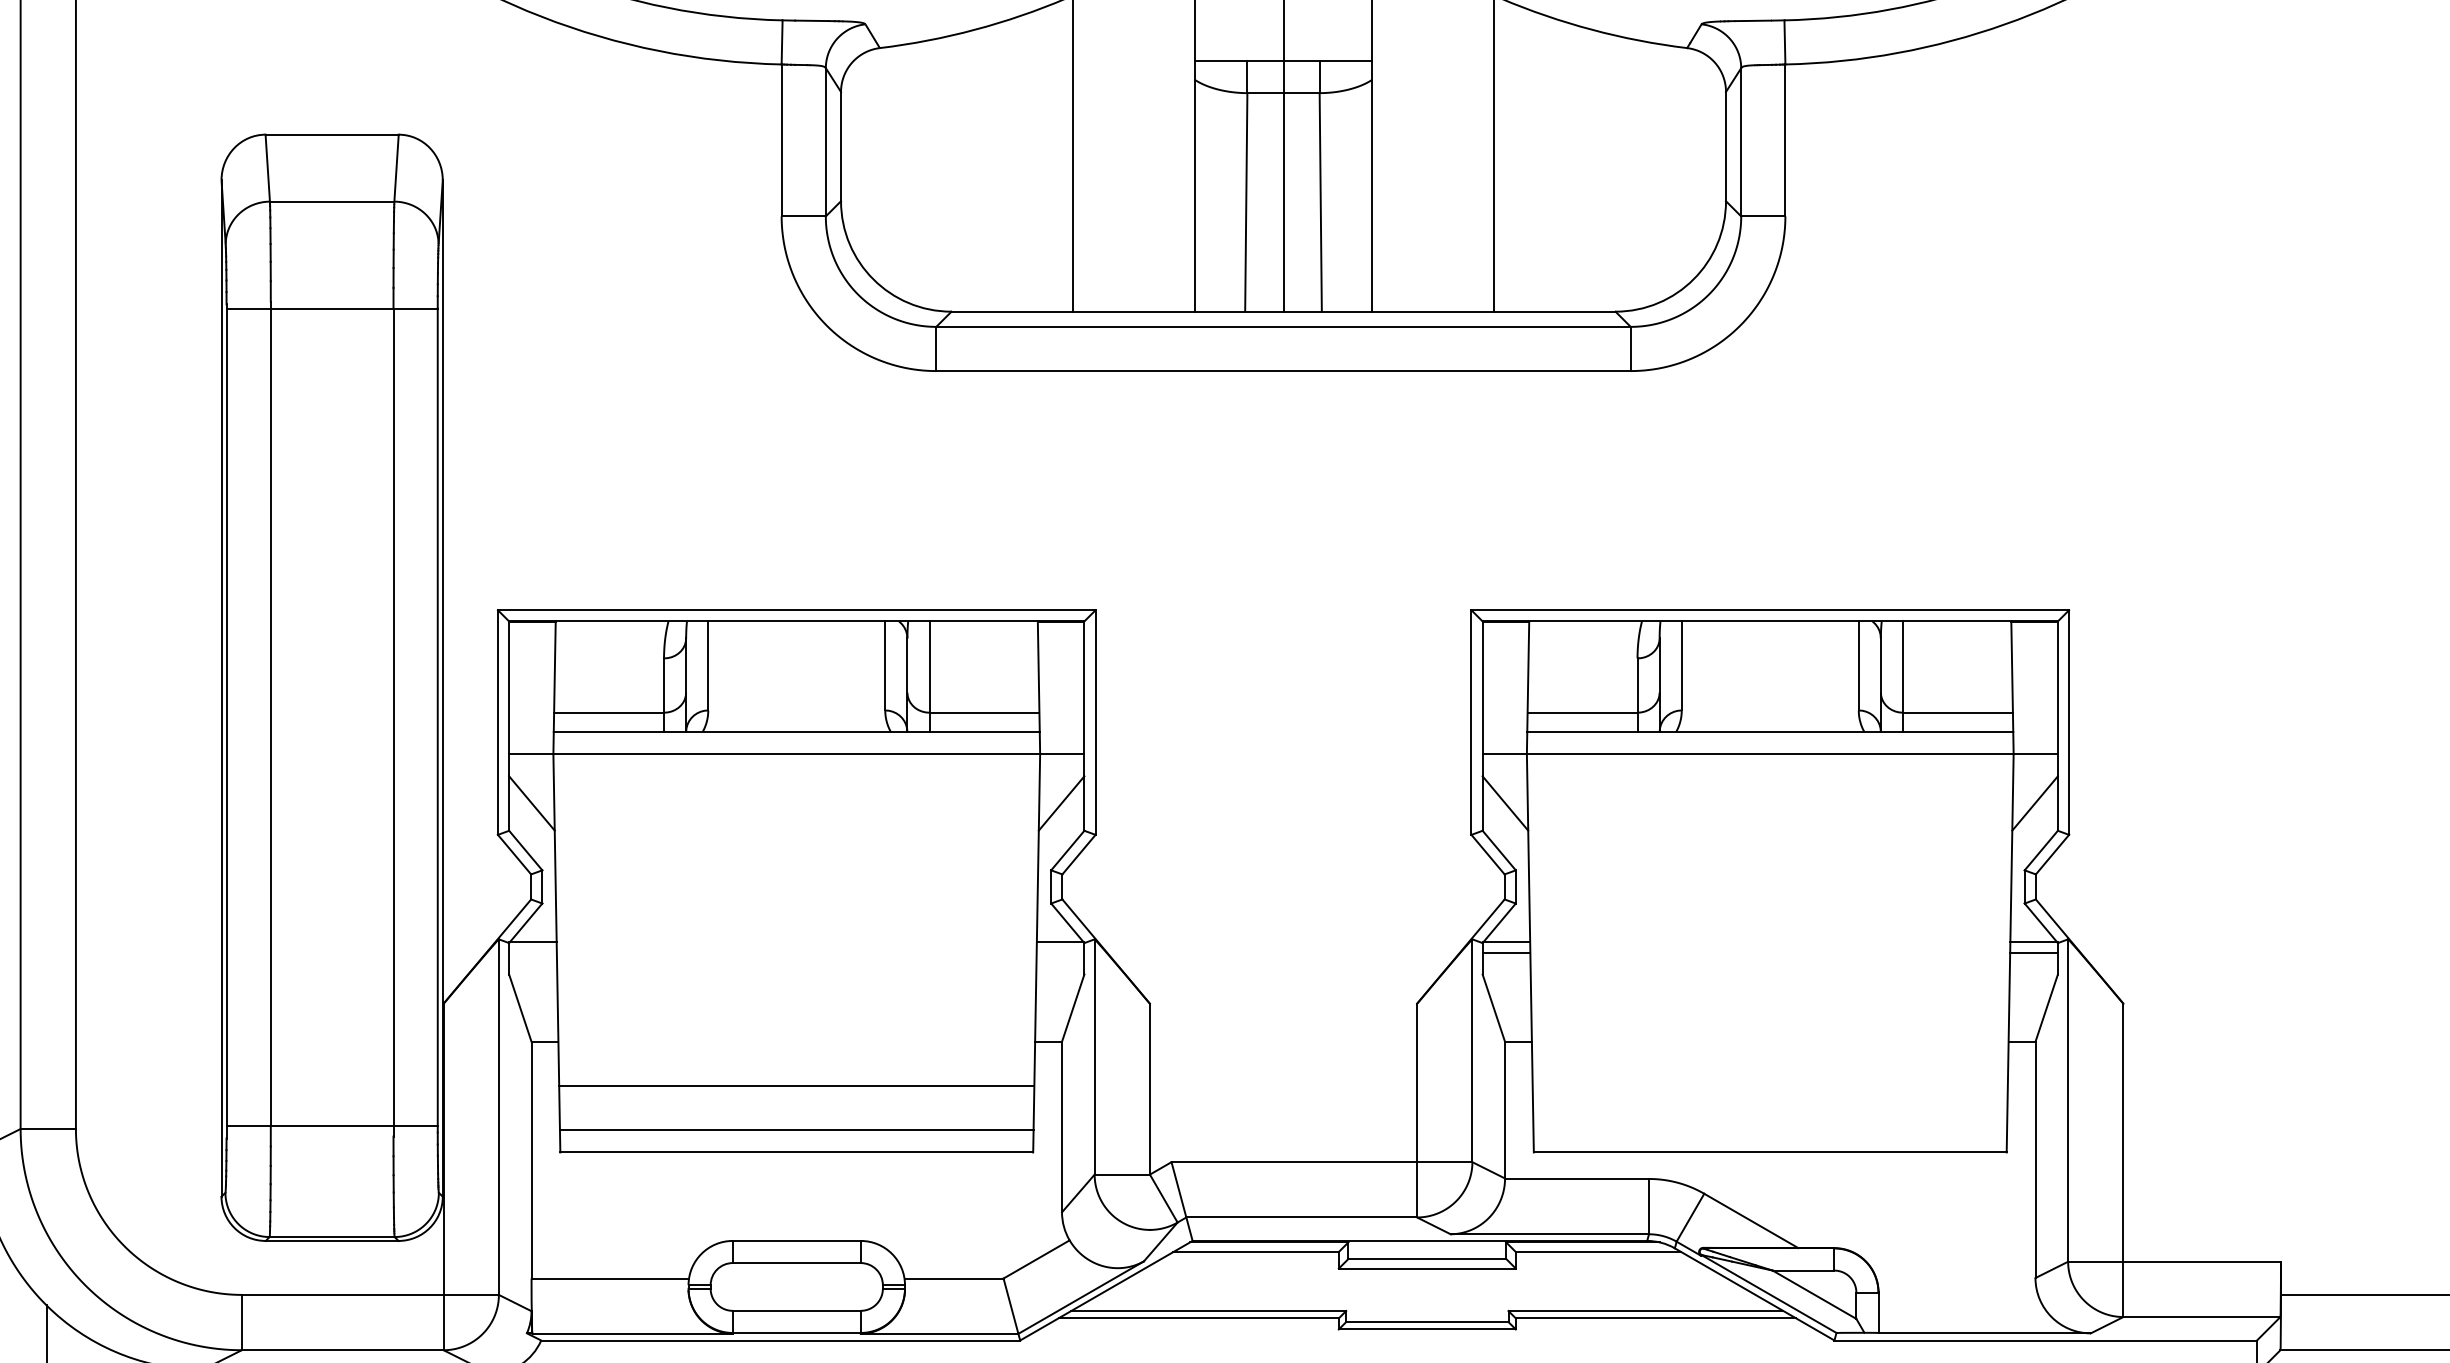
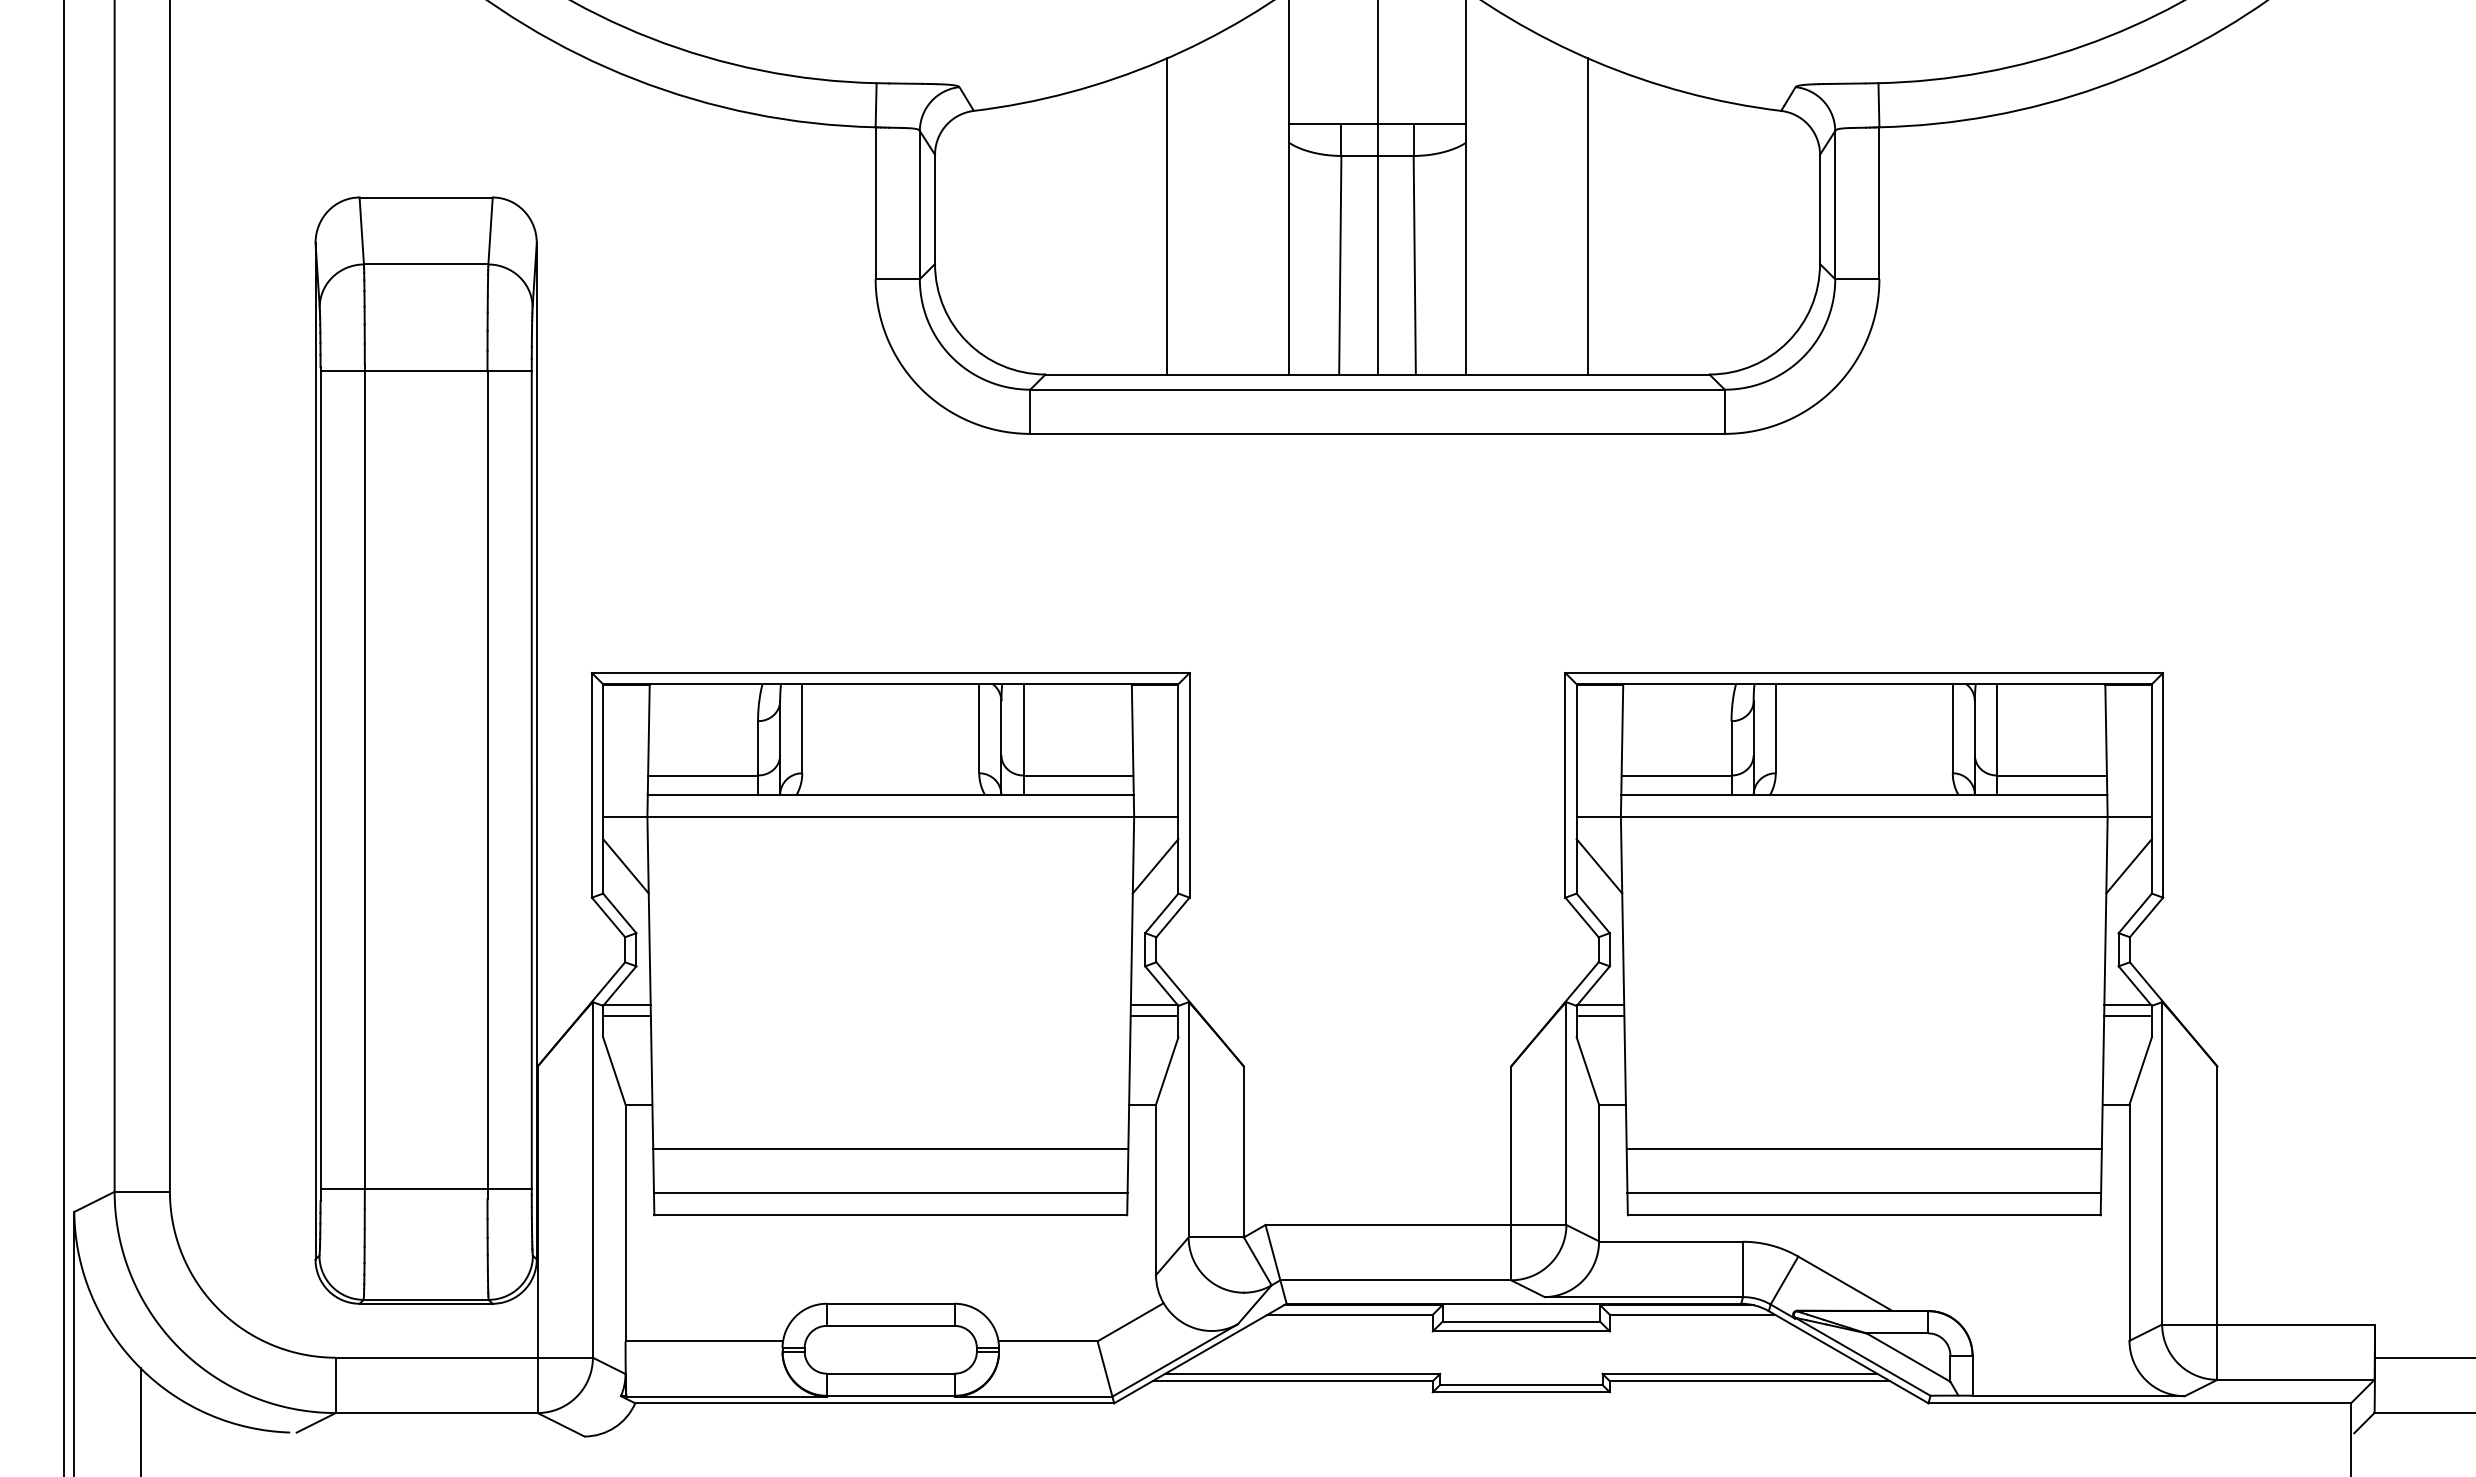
line: (532, 953) -> (626, 1016), added
line: (1060, 953) -> (1154, 1016), added
line: (1769, 1086) -> (1863, 1149), added
line: (1770, 1130) -> (1864, 1193), added

